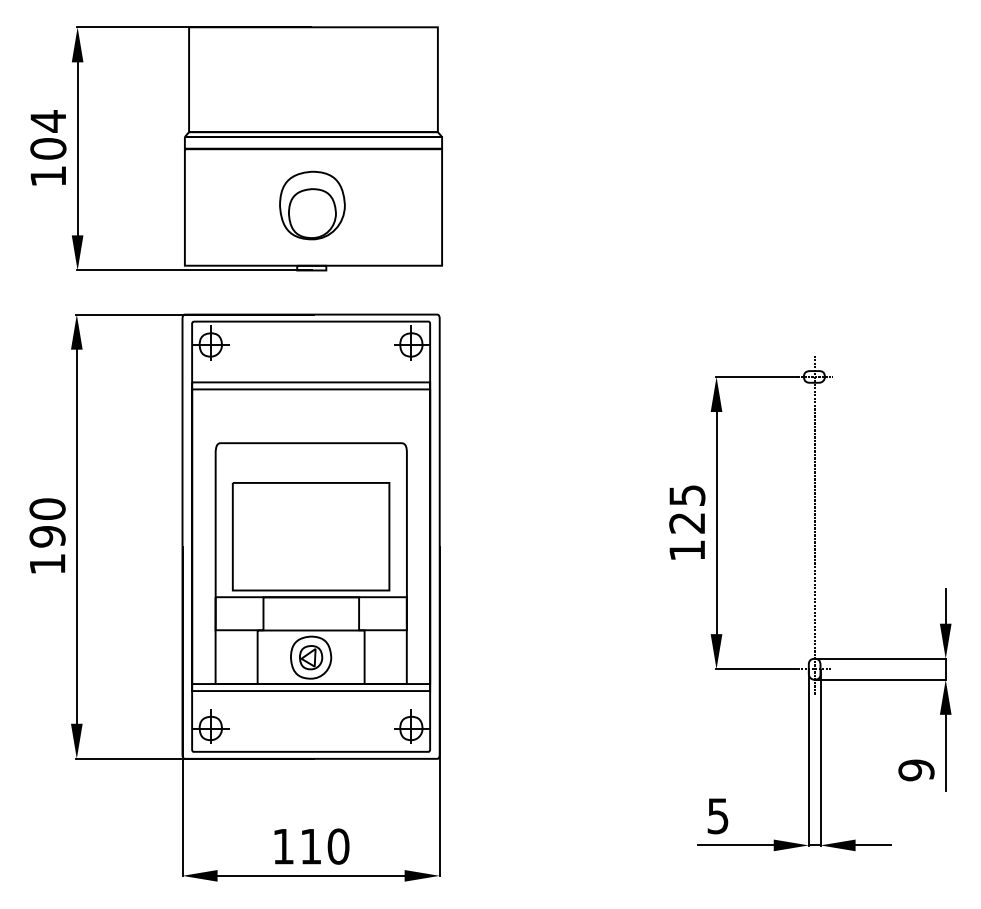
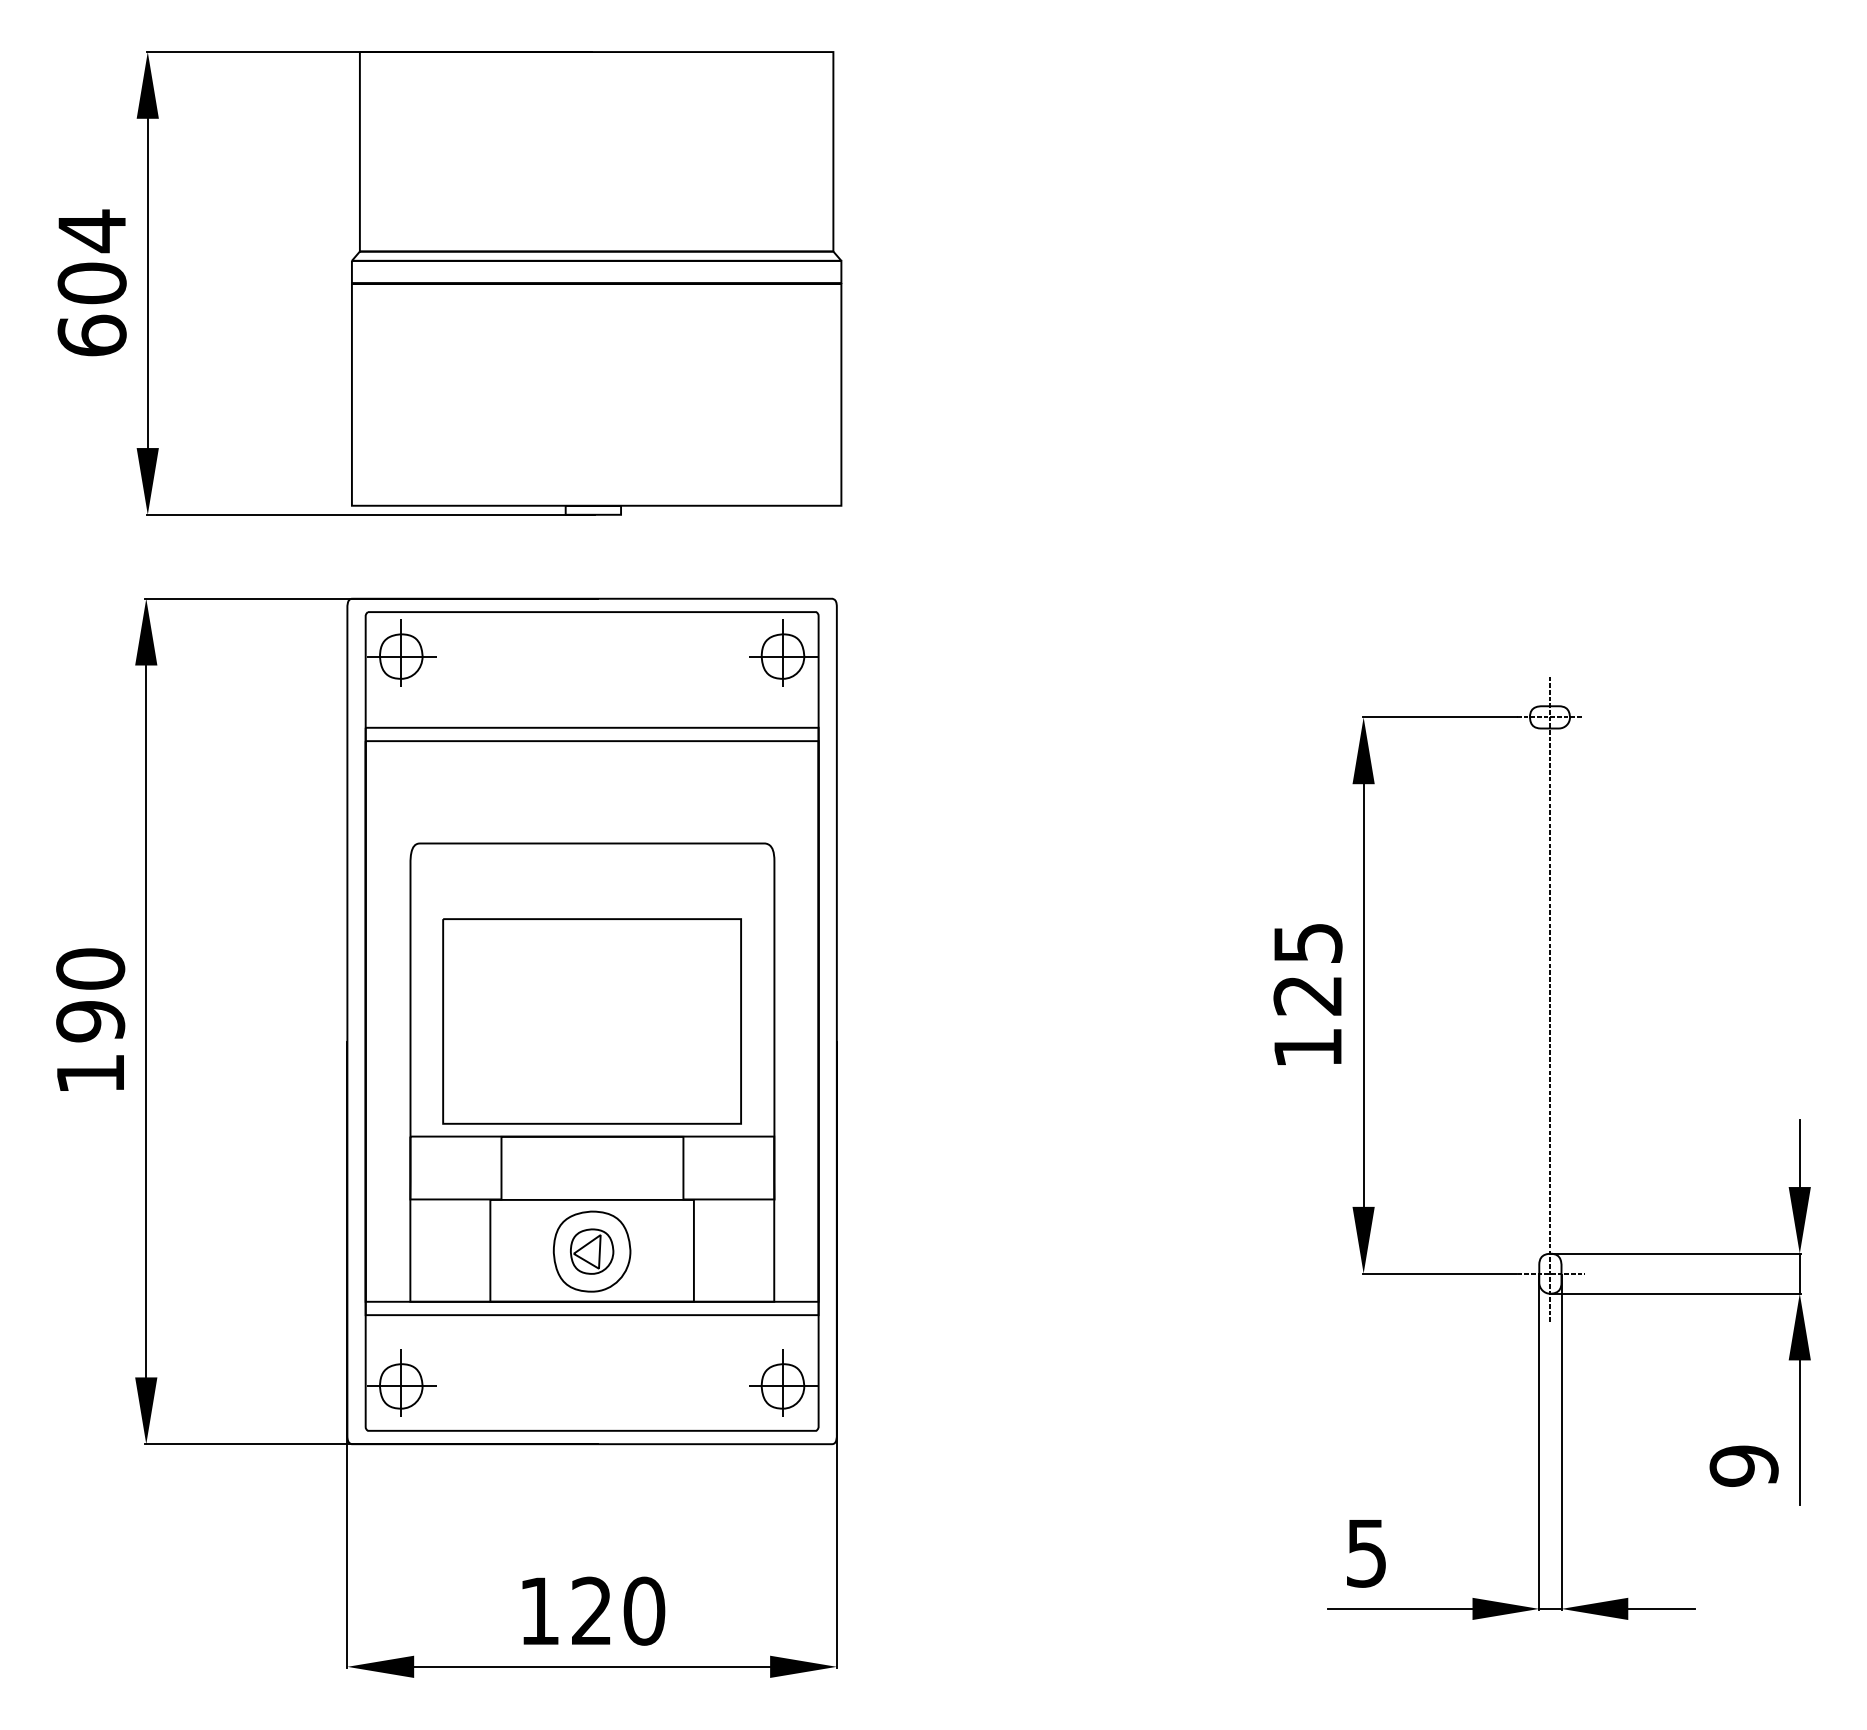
text: (48, 176) -> (92, 335), 104 -> 604
part: (312, 205) -> (594, 391), removed
text: (310, 846) -> (590, 1610), 110 -> 120

